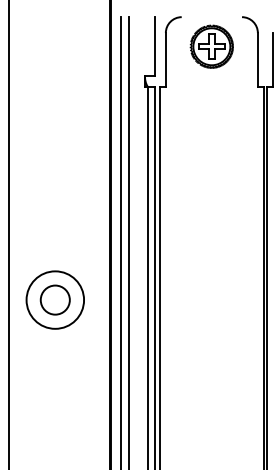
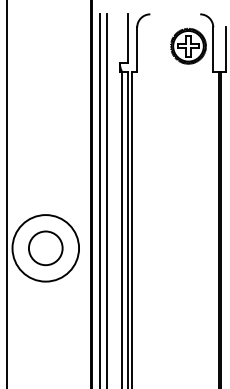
part: (211, 46) -> (188, 46), moved
circle: (54, 299) -> (45, 247), size x1.4
circle: (55, 299) -> (45, 247), size x1.4

